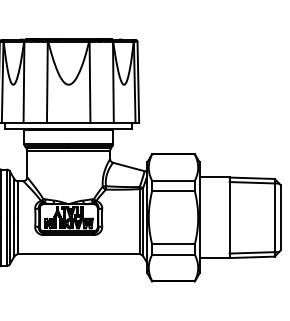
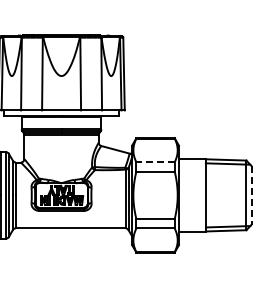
line: (173, 181) -> (155, 162), solid -> dashed
line: (280, 217) -> (251, 195), solid -> dashed

